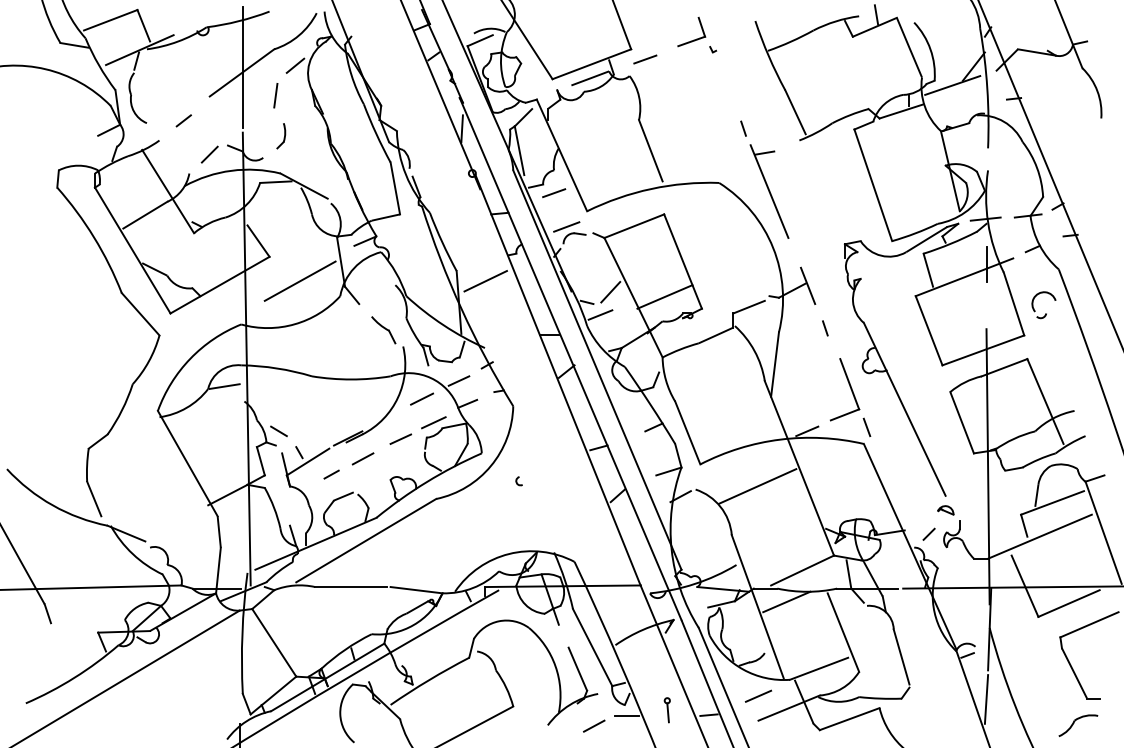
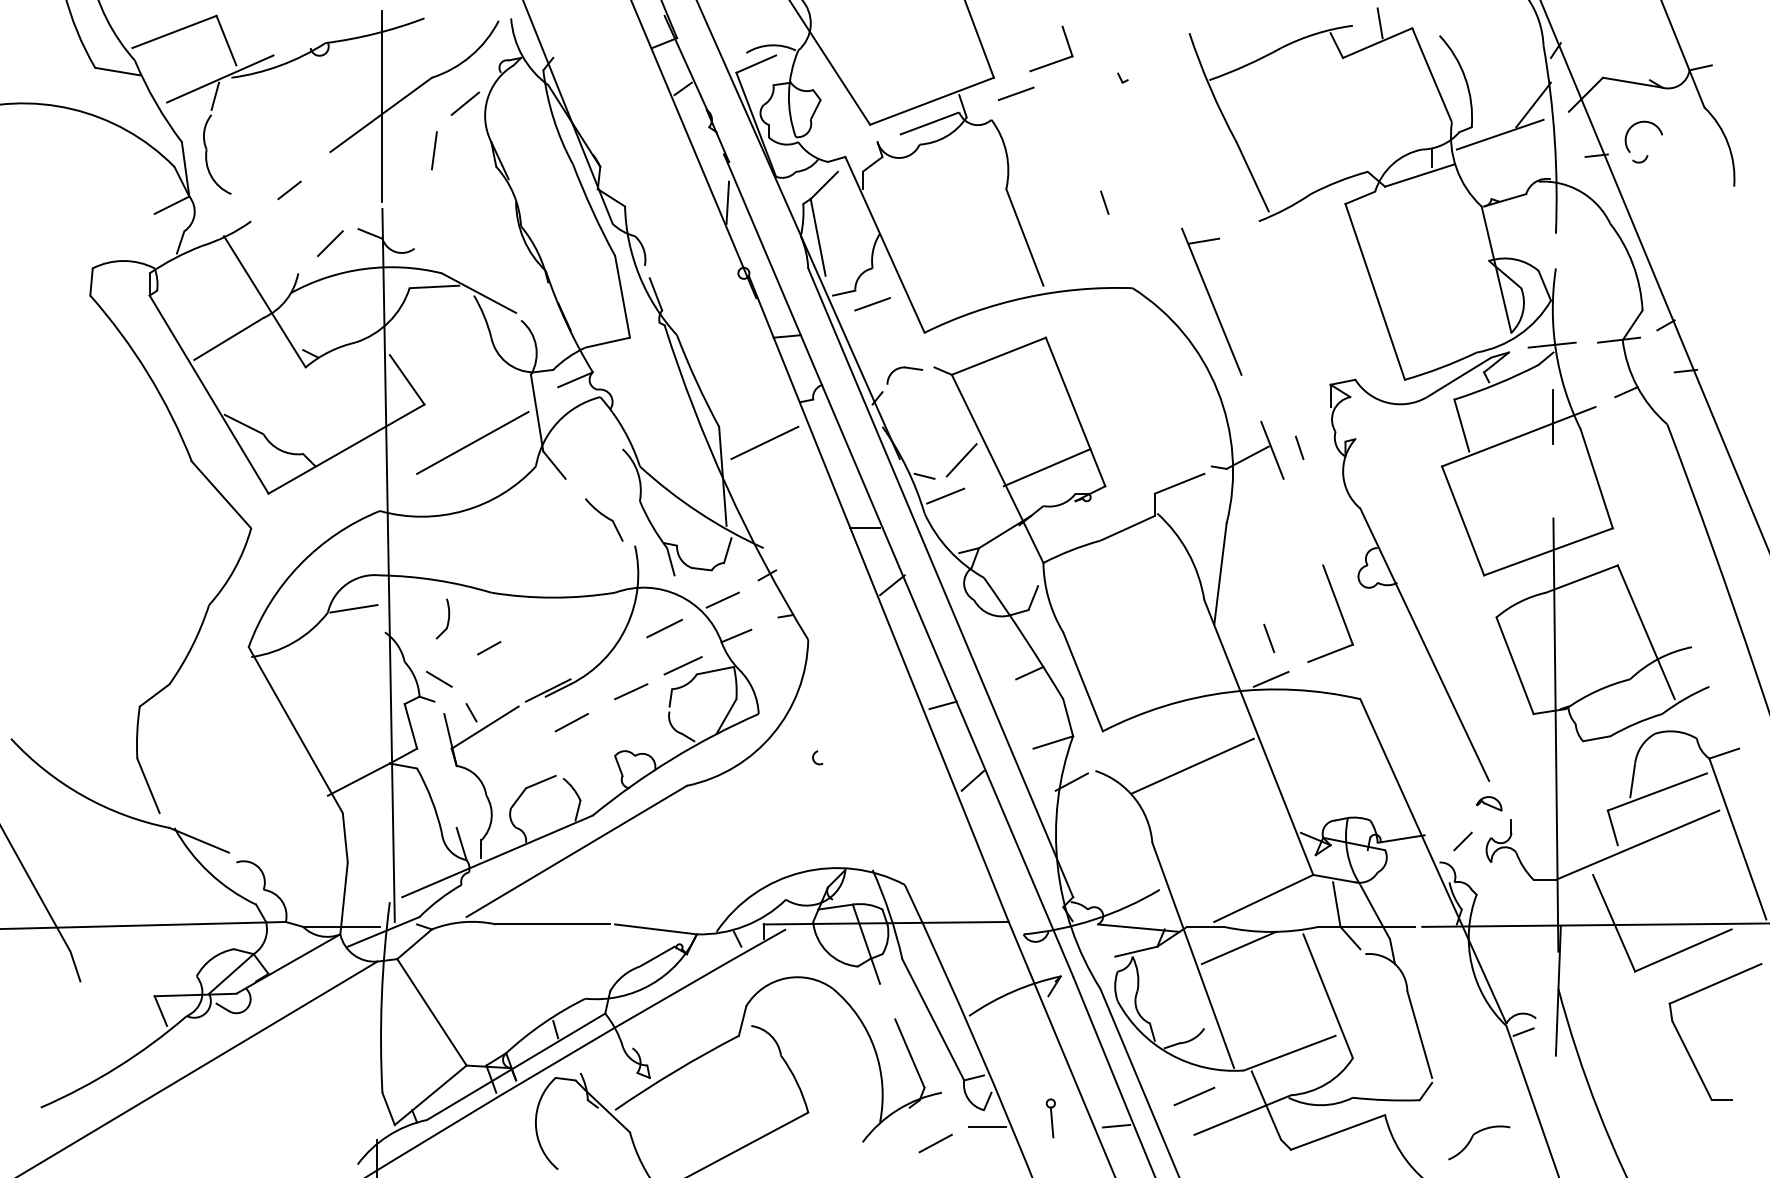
part: (693, 39) -> (1054, 60), moved
line: (743, 128) -> (1104, 202), moved
part: (281, 136) -> (443, 619), moved
line: (566, 226) -> (892, 356), removed
part: (1045, 313) -> (1646, 155), moved
line: (825, 328) -> (1299, 448), moved
line: (866, 427) -> (1268, 638), moved
line: (331, 474) -> (488, 648), moved
line: (986, 699) -> (1553, 1101), removed
part: (1078, 725) -> (1479, 1142), moved

